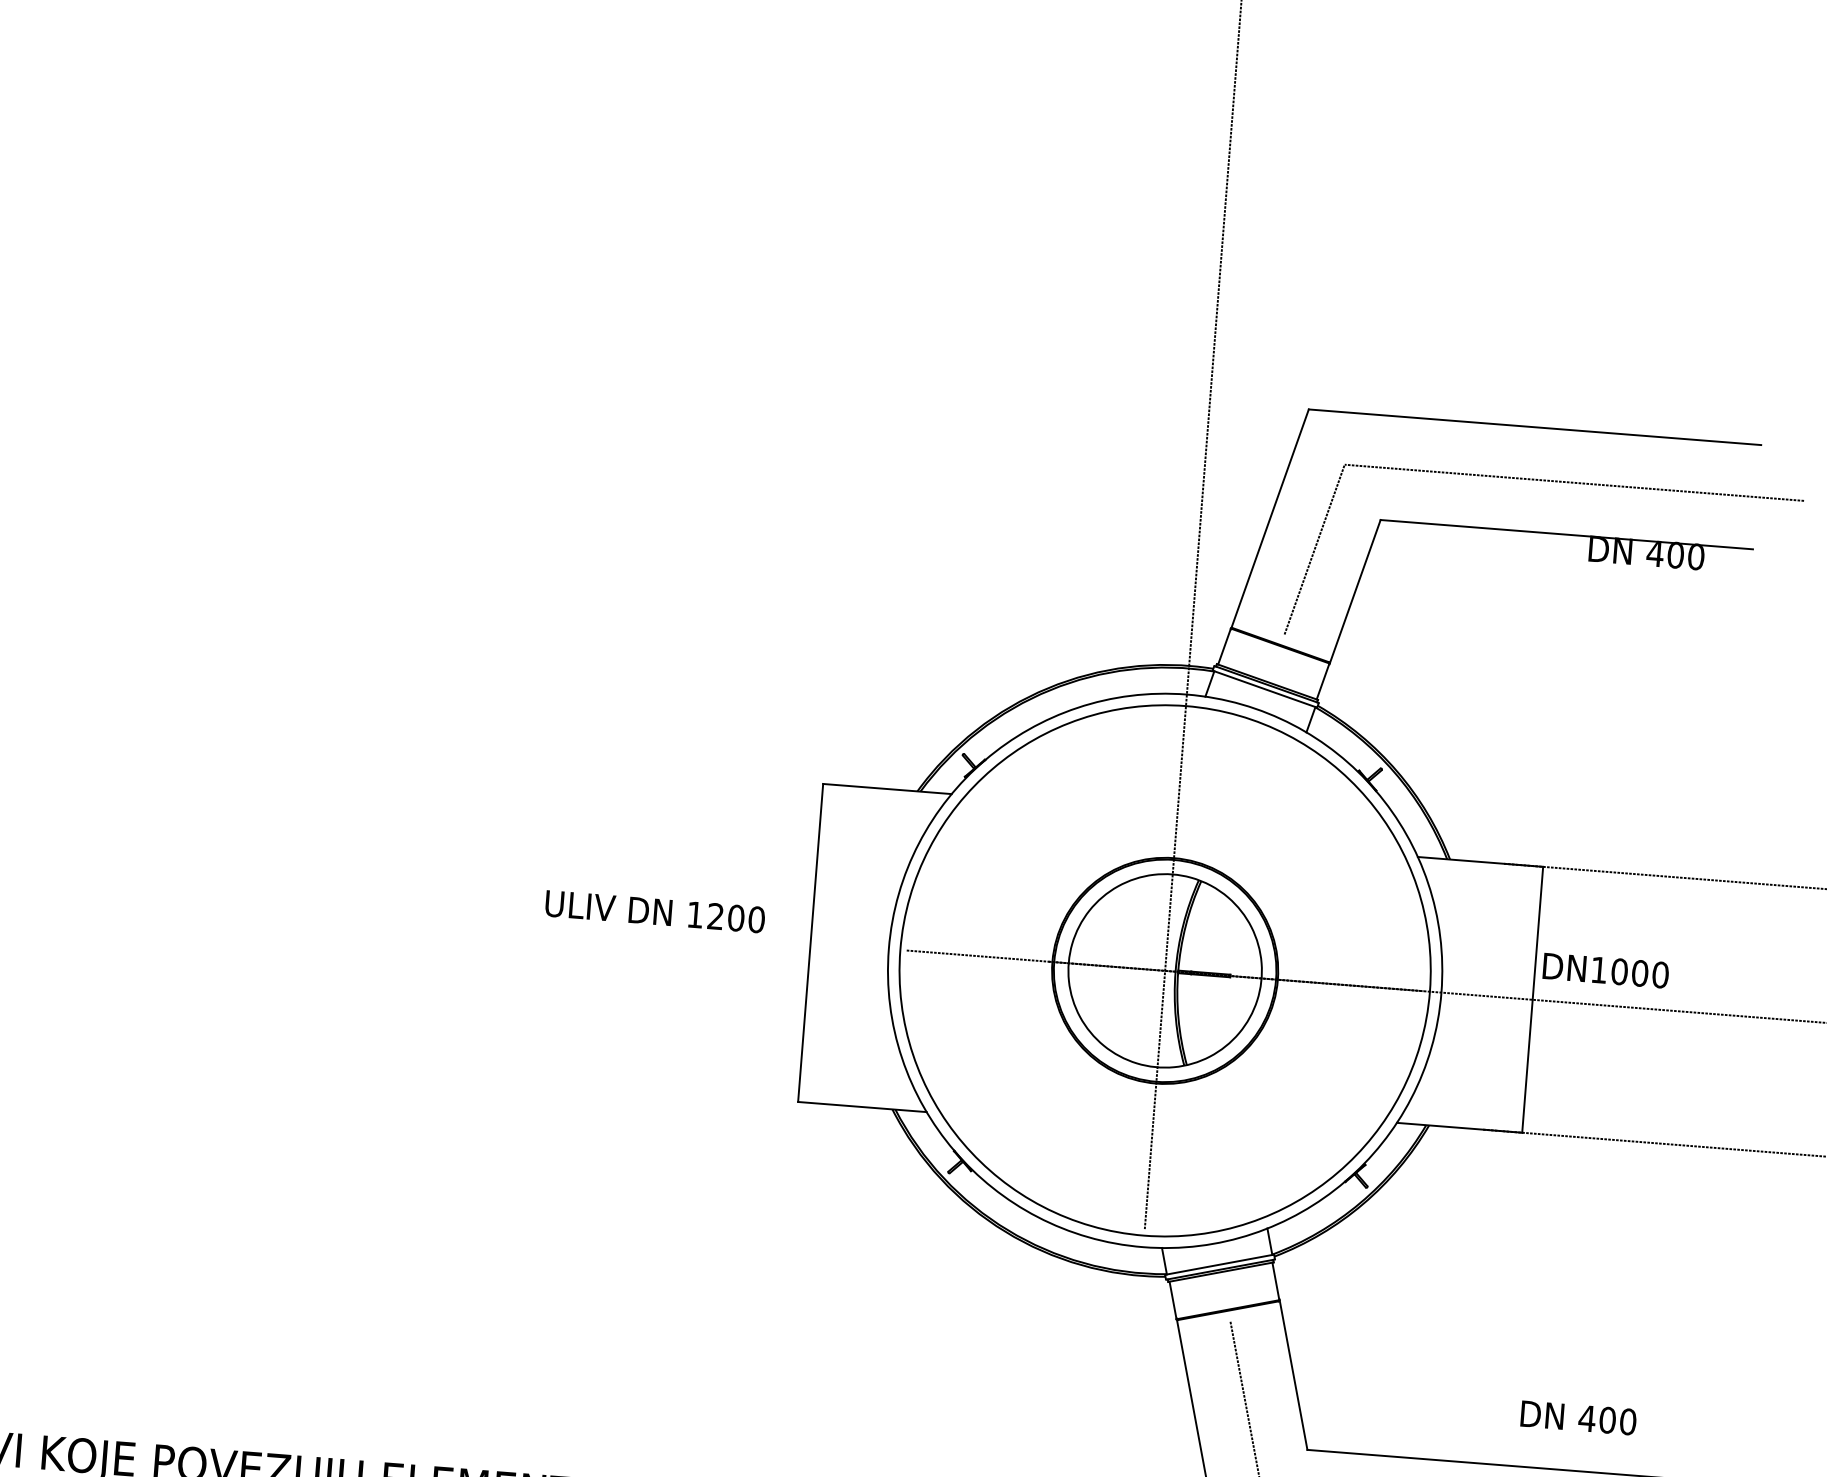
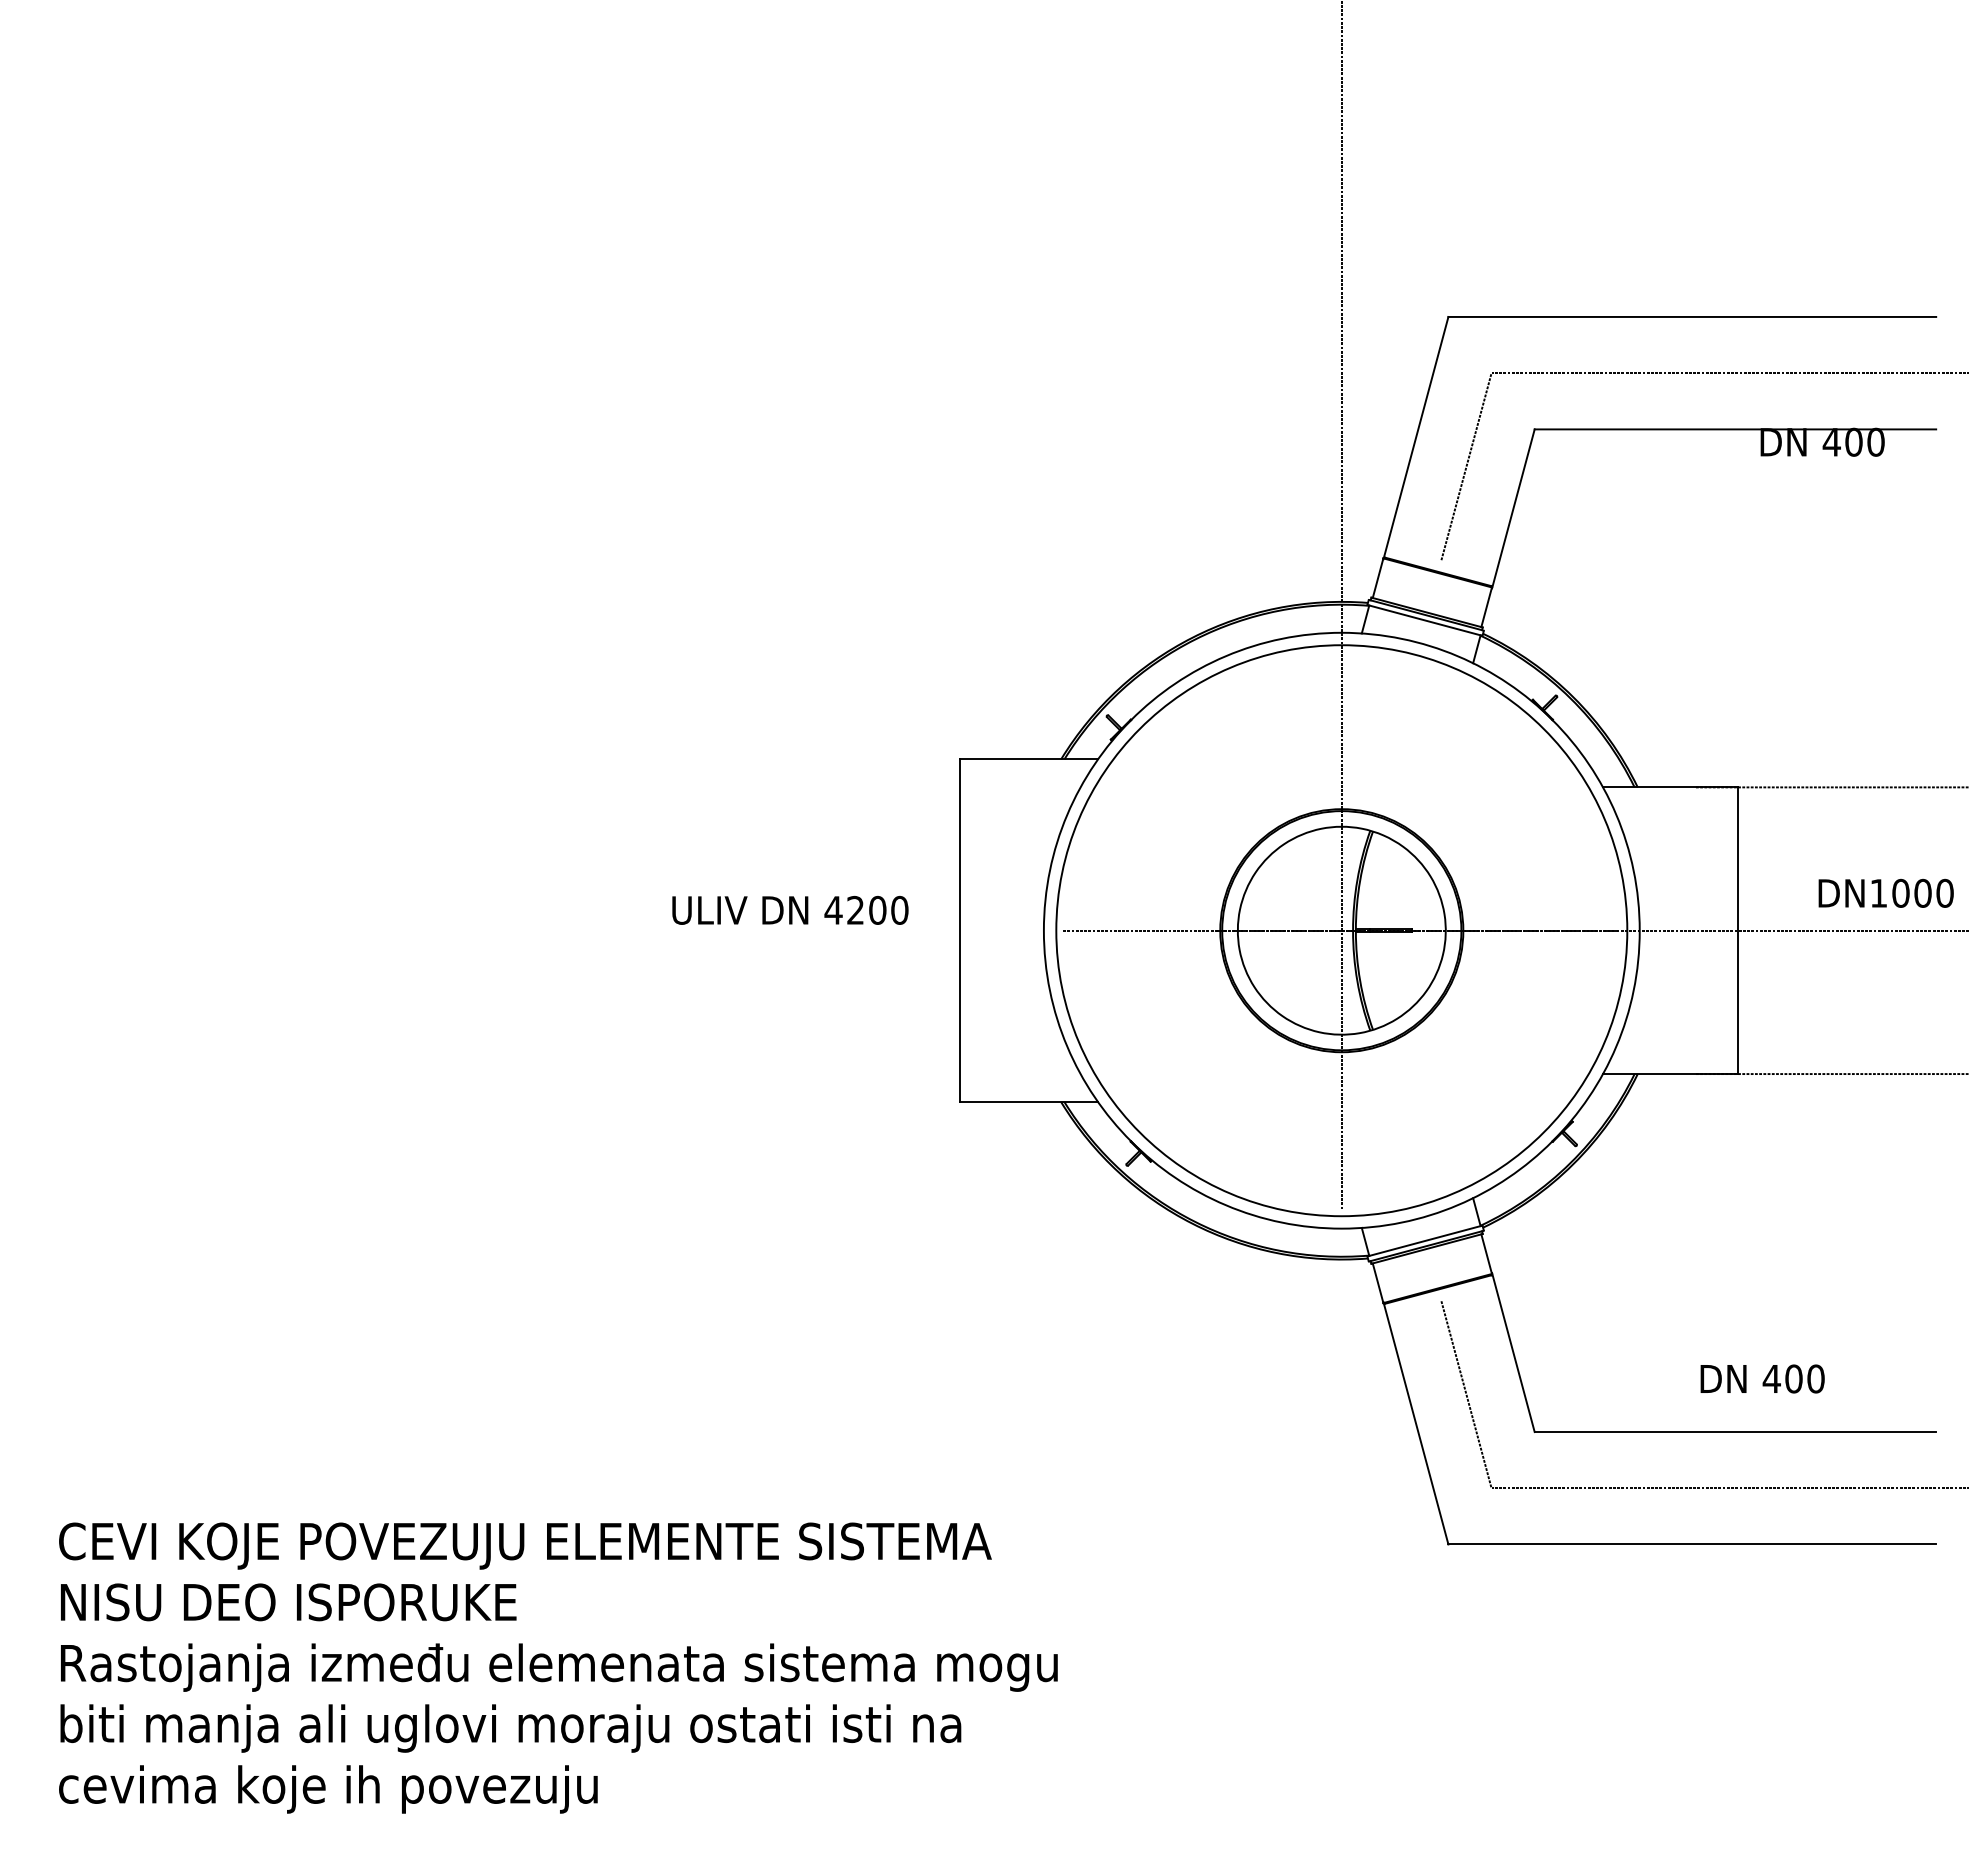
text: (695, 915) -> (833, 910), 1200 -> 4200
text: (1605, 969) -> (1885, 892), moved
text: (1578, 1417) -> (1762, 1378), moved

